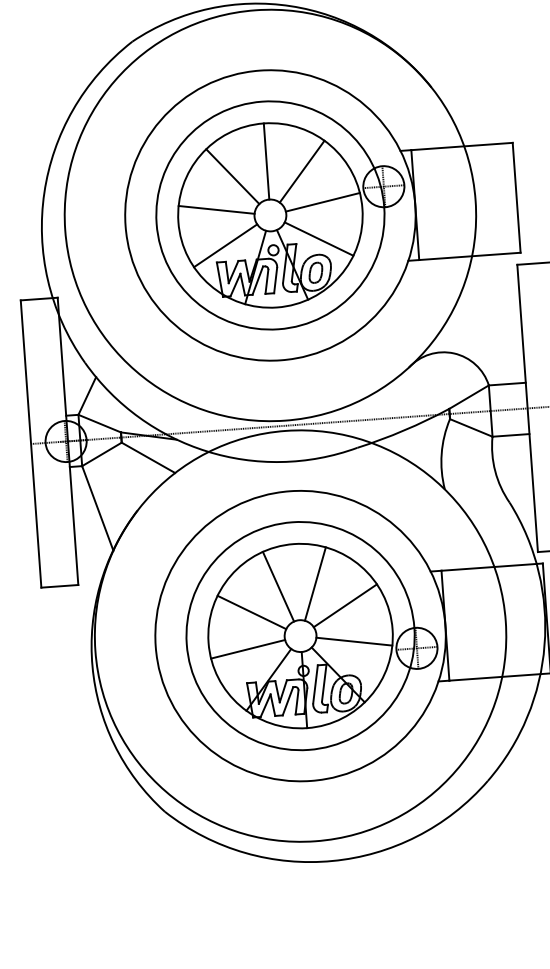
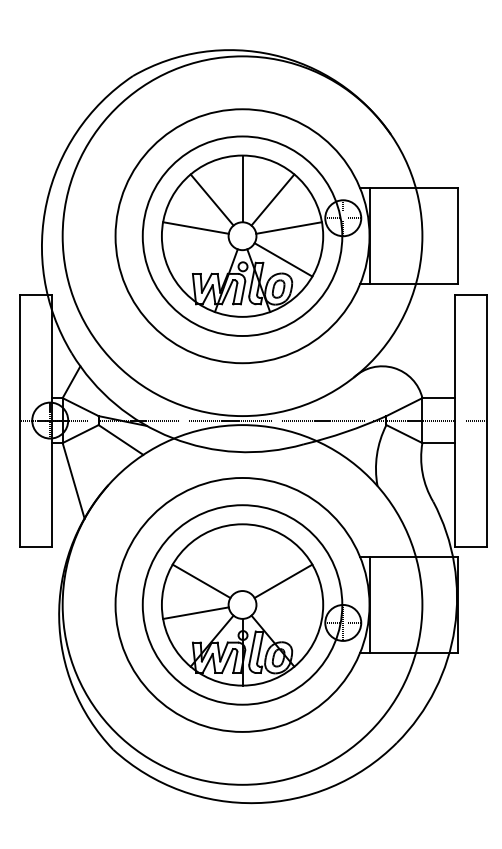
line: (225, 245) -> (201, 259), removed
line: (315, 584) -> (258, 560), removed
line: (277, 586) -> (225, 560), removed
line: (353, 640) -> (288, 612), removed

